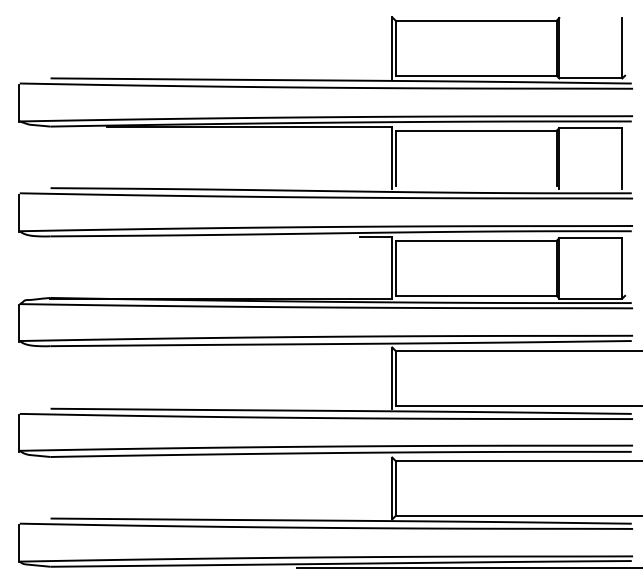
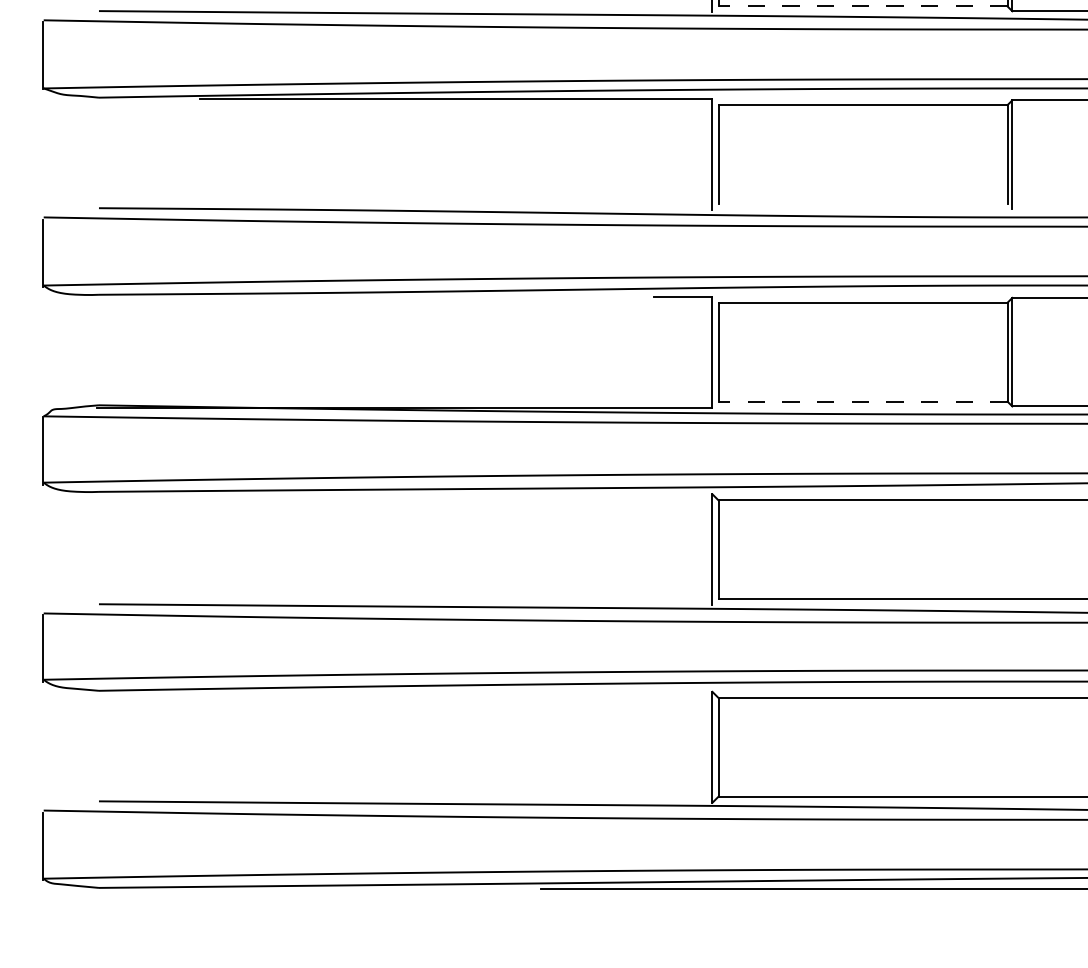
line: (475, 75) -> (861, 5), solid -> dashed
line: (475, 295) -> (861, 400), solid -> dashed

